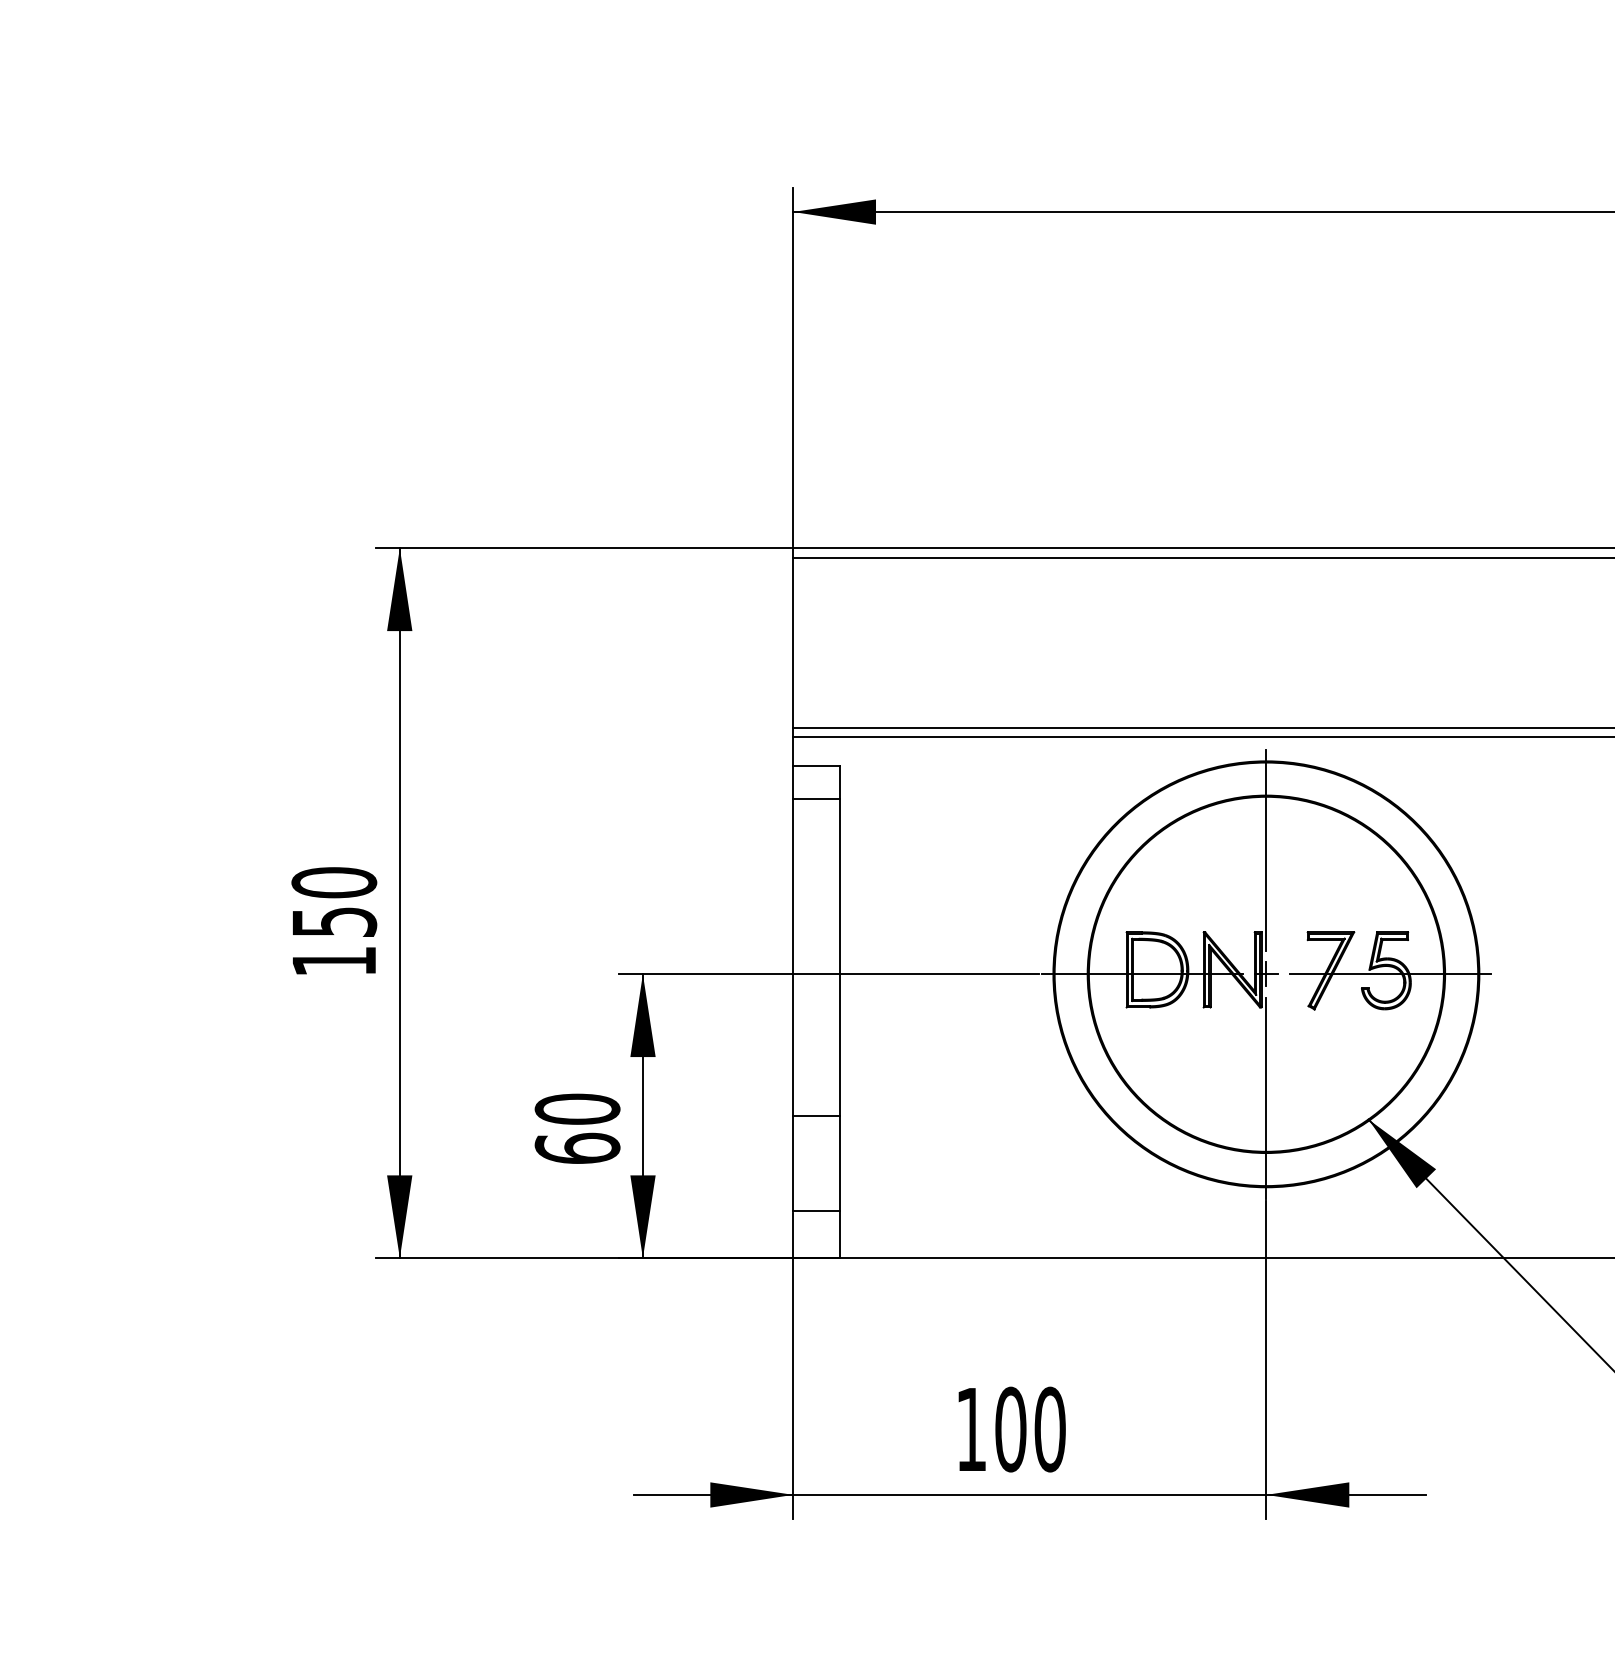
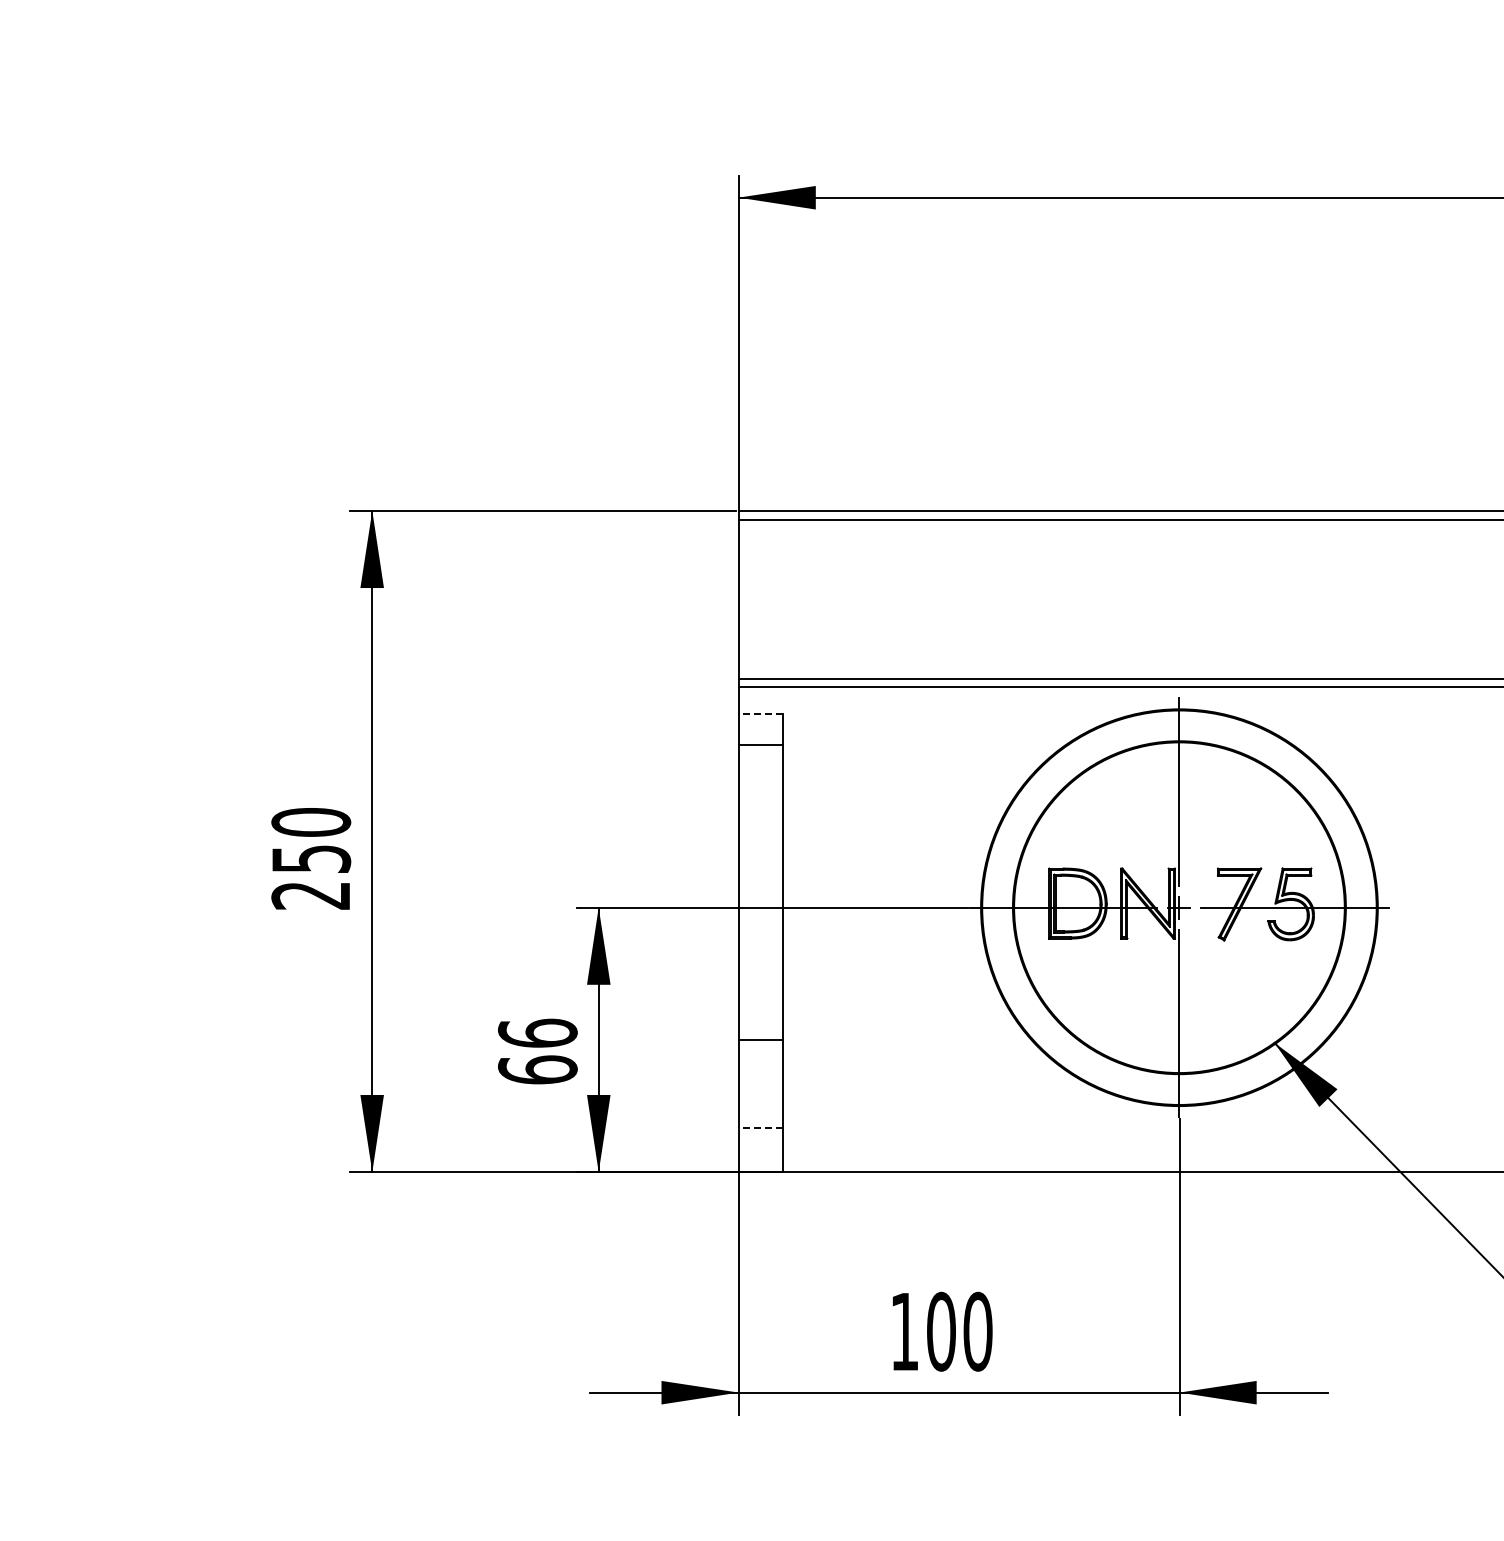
line: (816, 765) -> (760, 713), solid -> dashed
text: (333, 961) -> (310, 895), 150 -> 250
text: (577, 1108) -> (537, 1032), 60 -> 66
line: (816, 1211) -> (760, 1128), solid -> dashed

